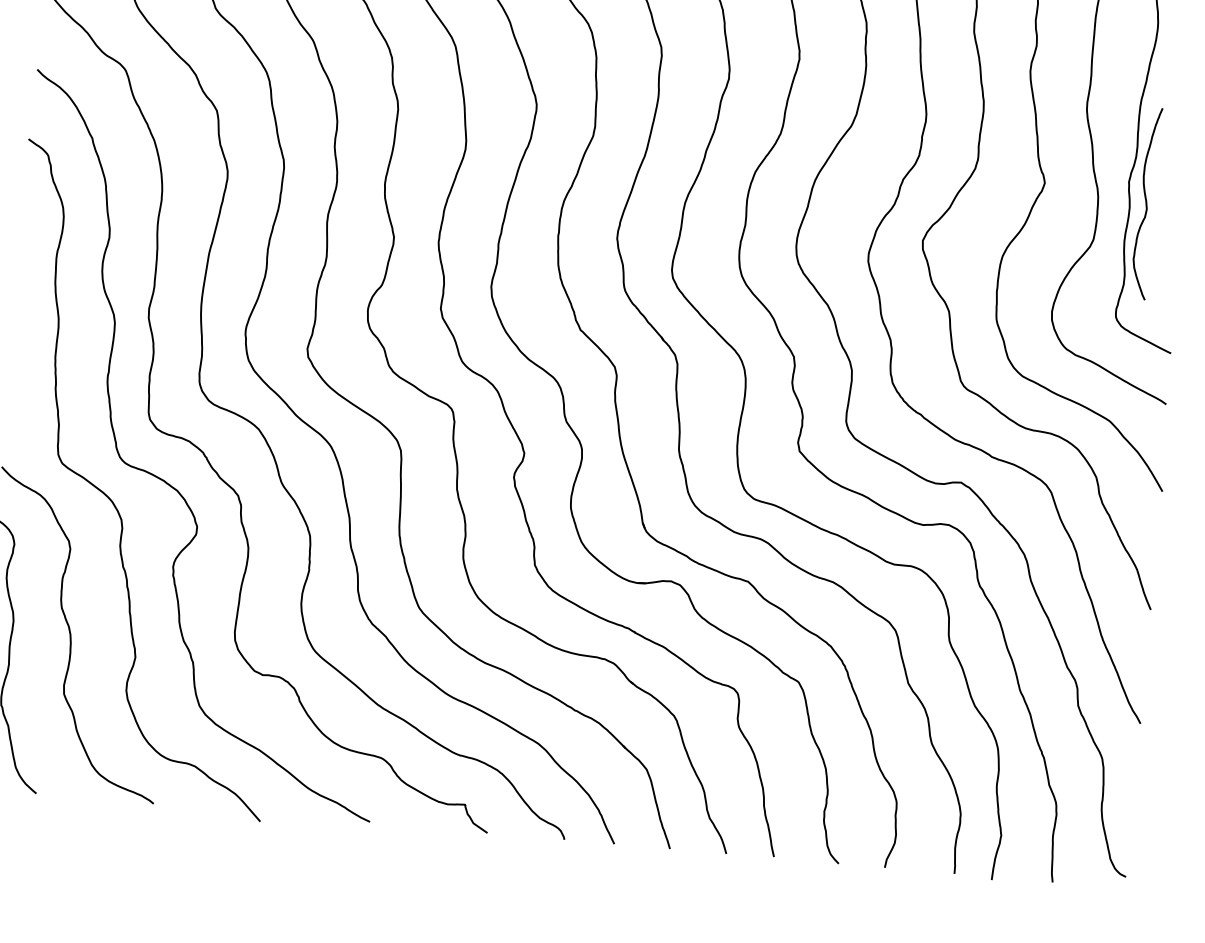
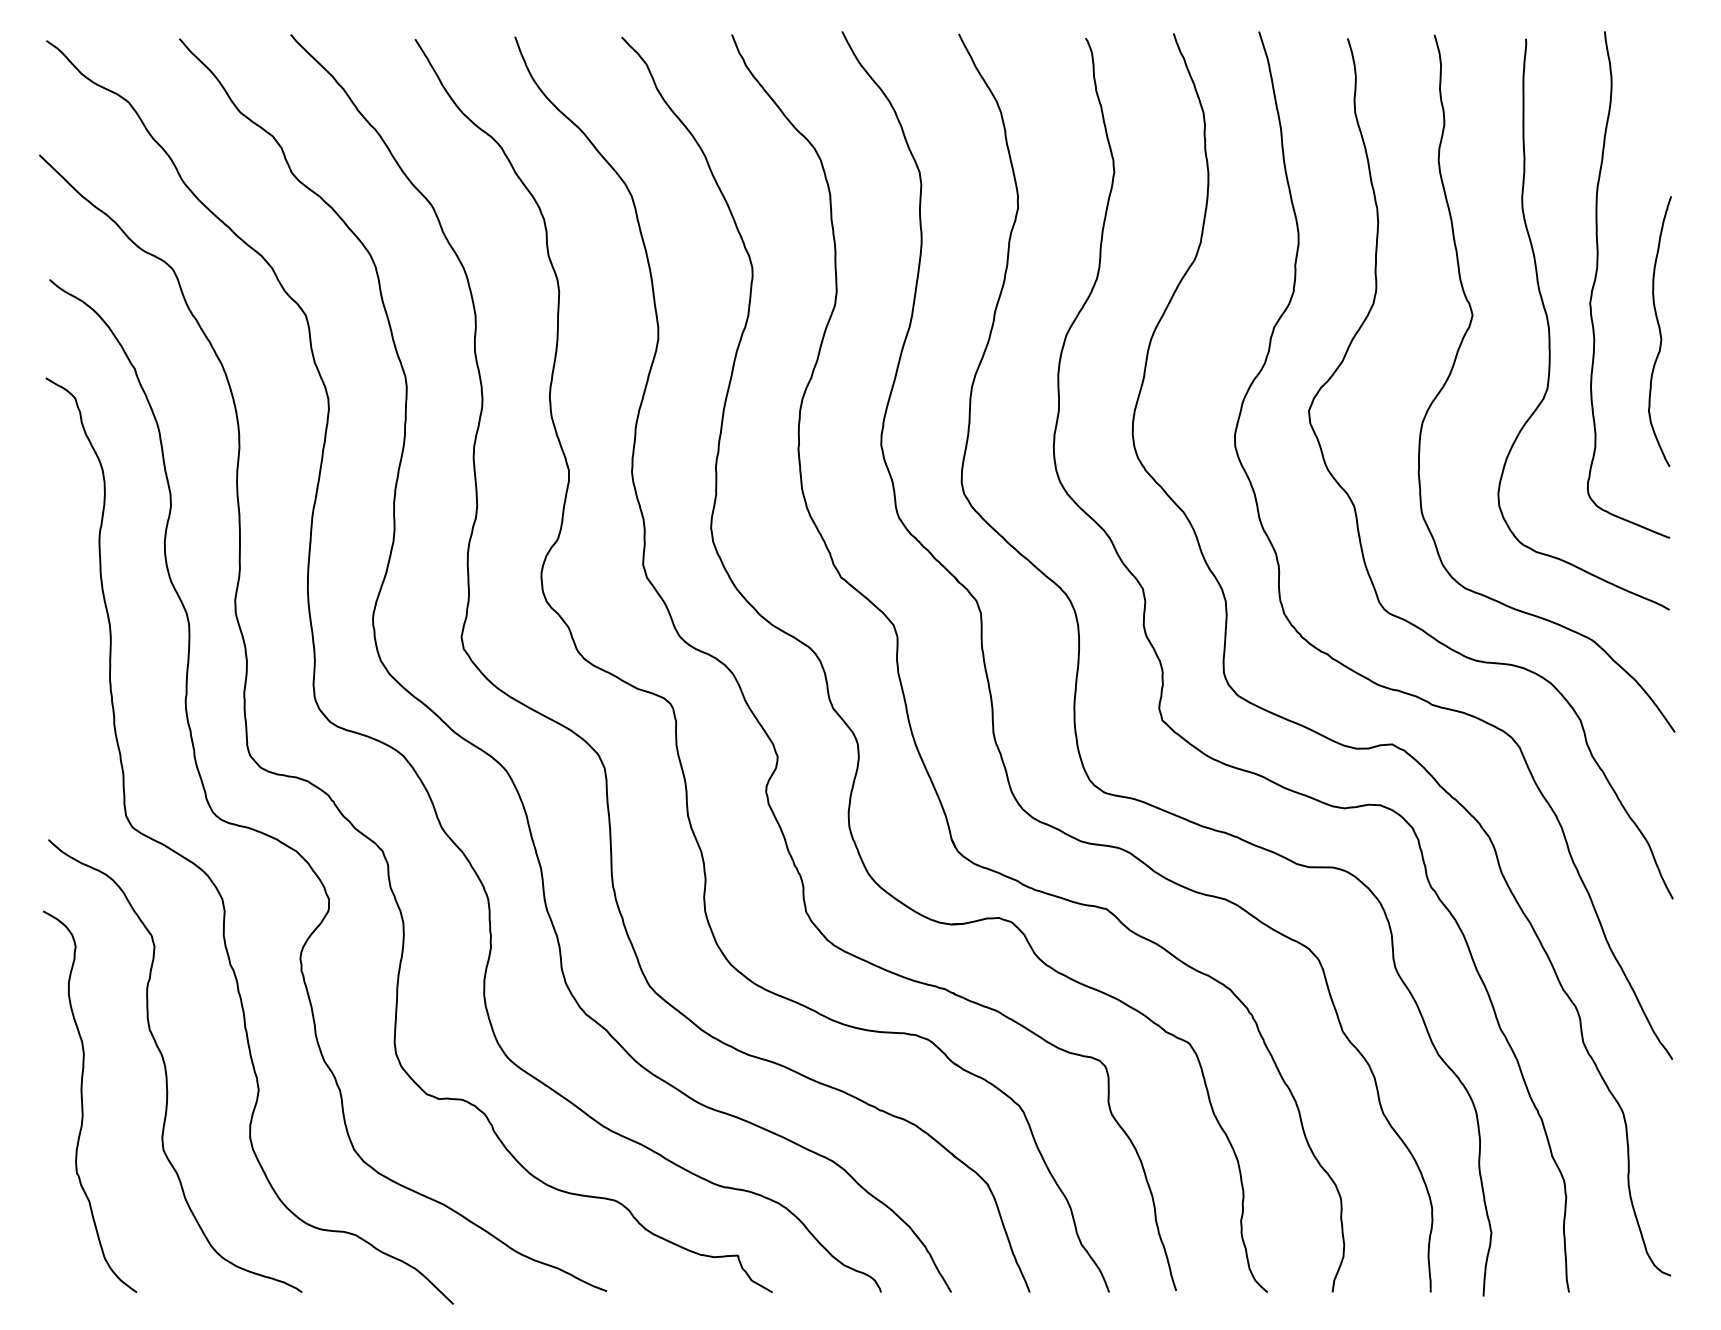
curve: (1145, 203) -> (1659, 331), moved

